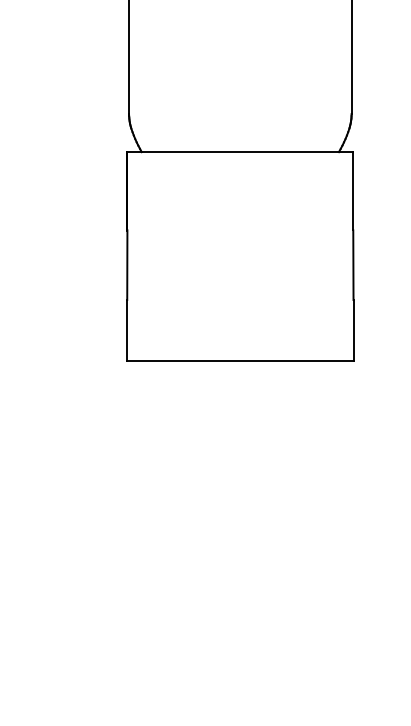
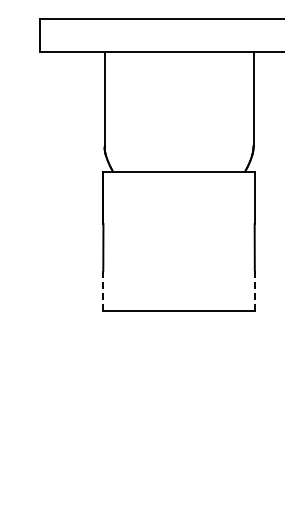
line: (353, 329) -> (254, 290), solid -> dashed
line: (127, 331) -> (103, 291), solid -> dashed

